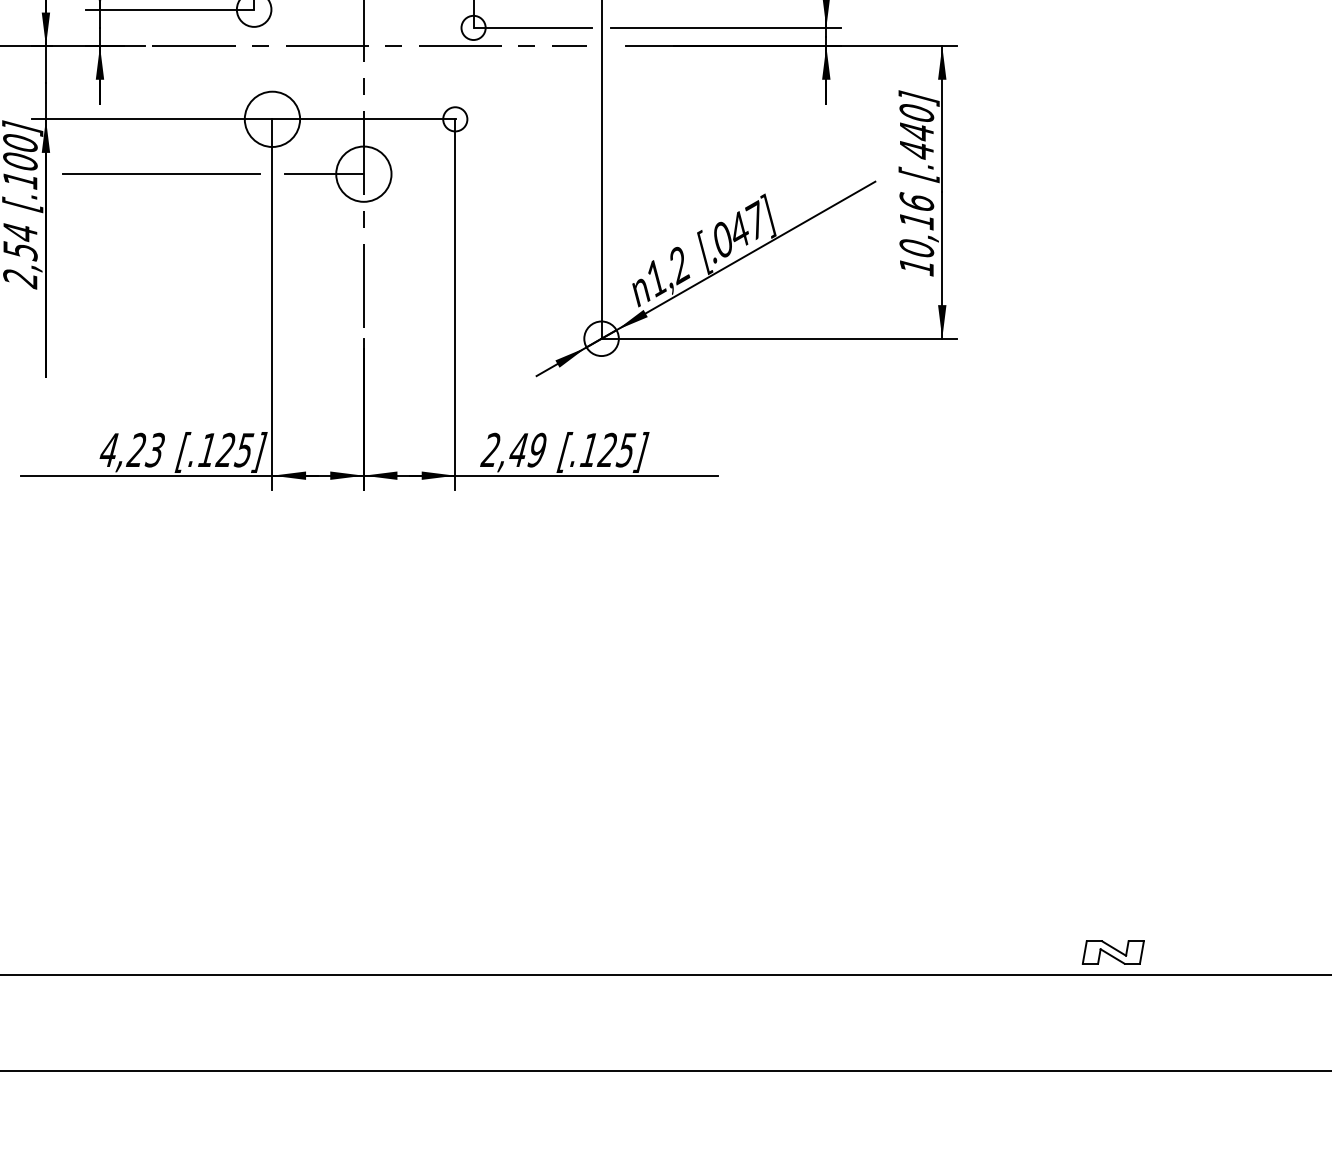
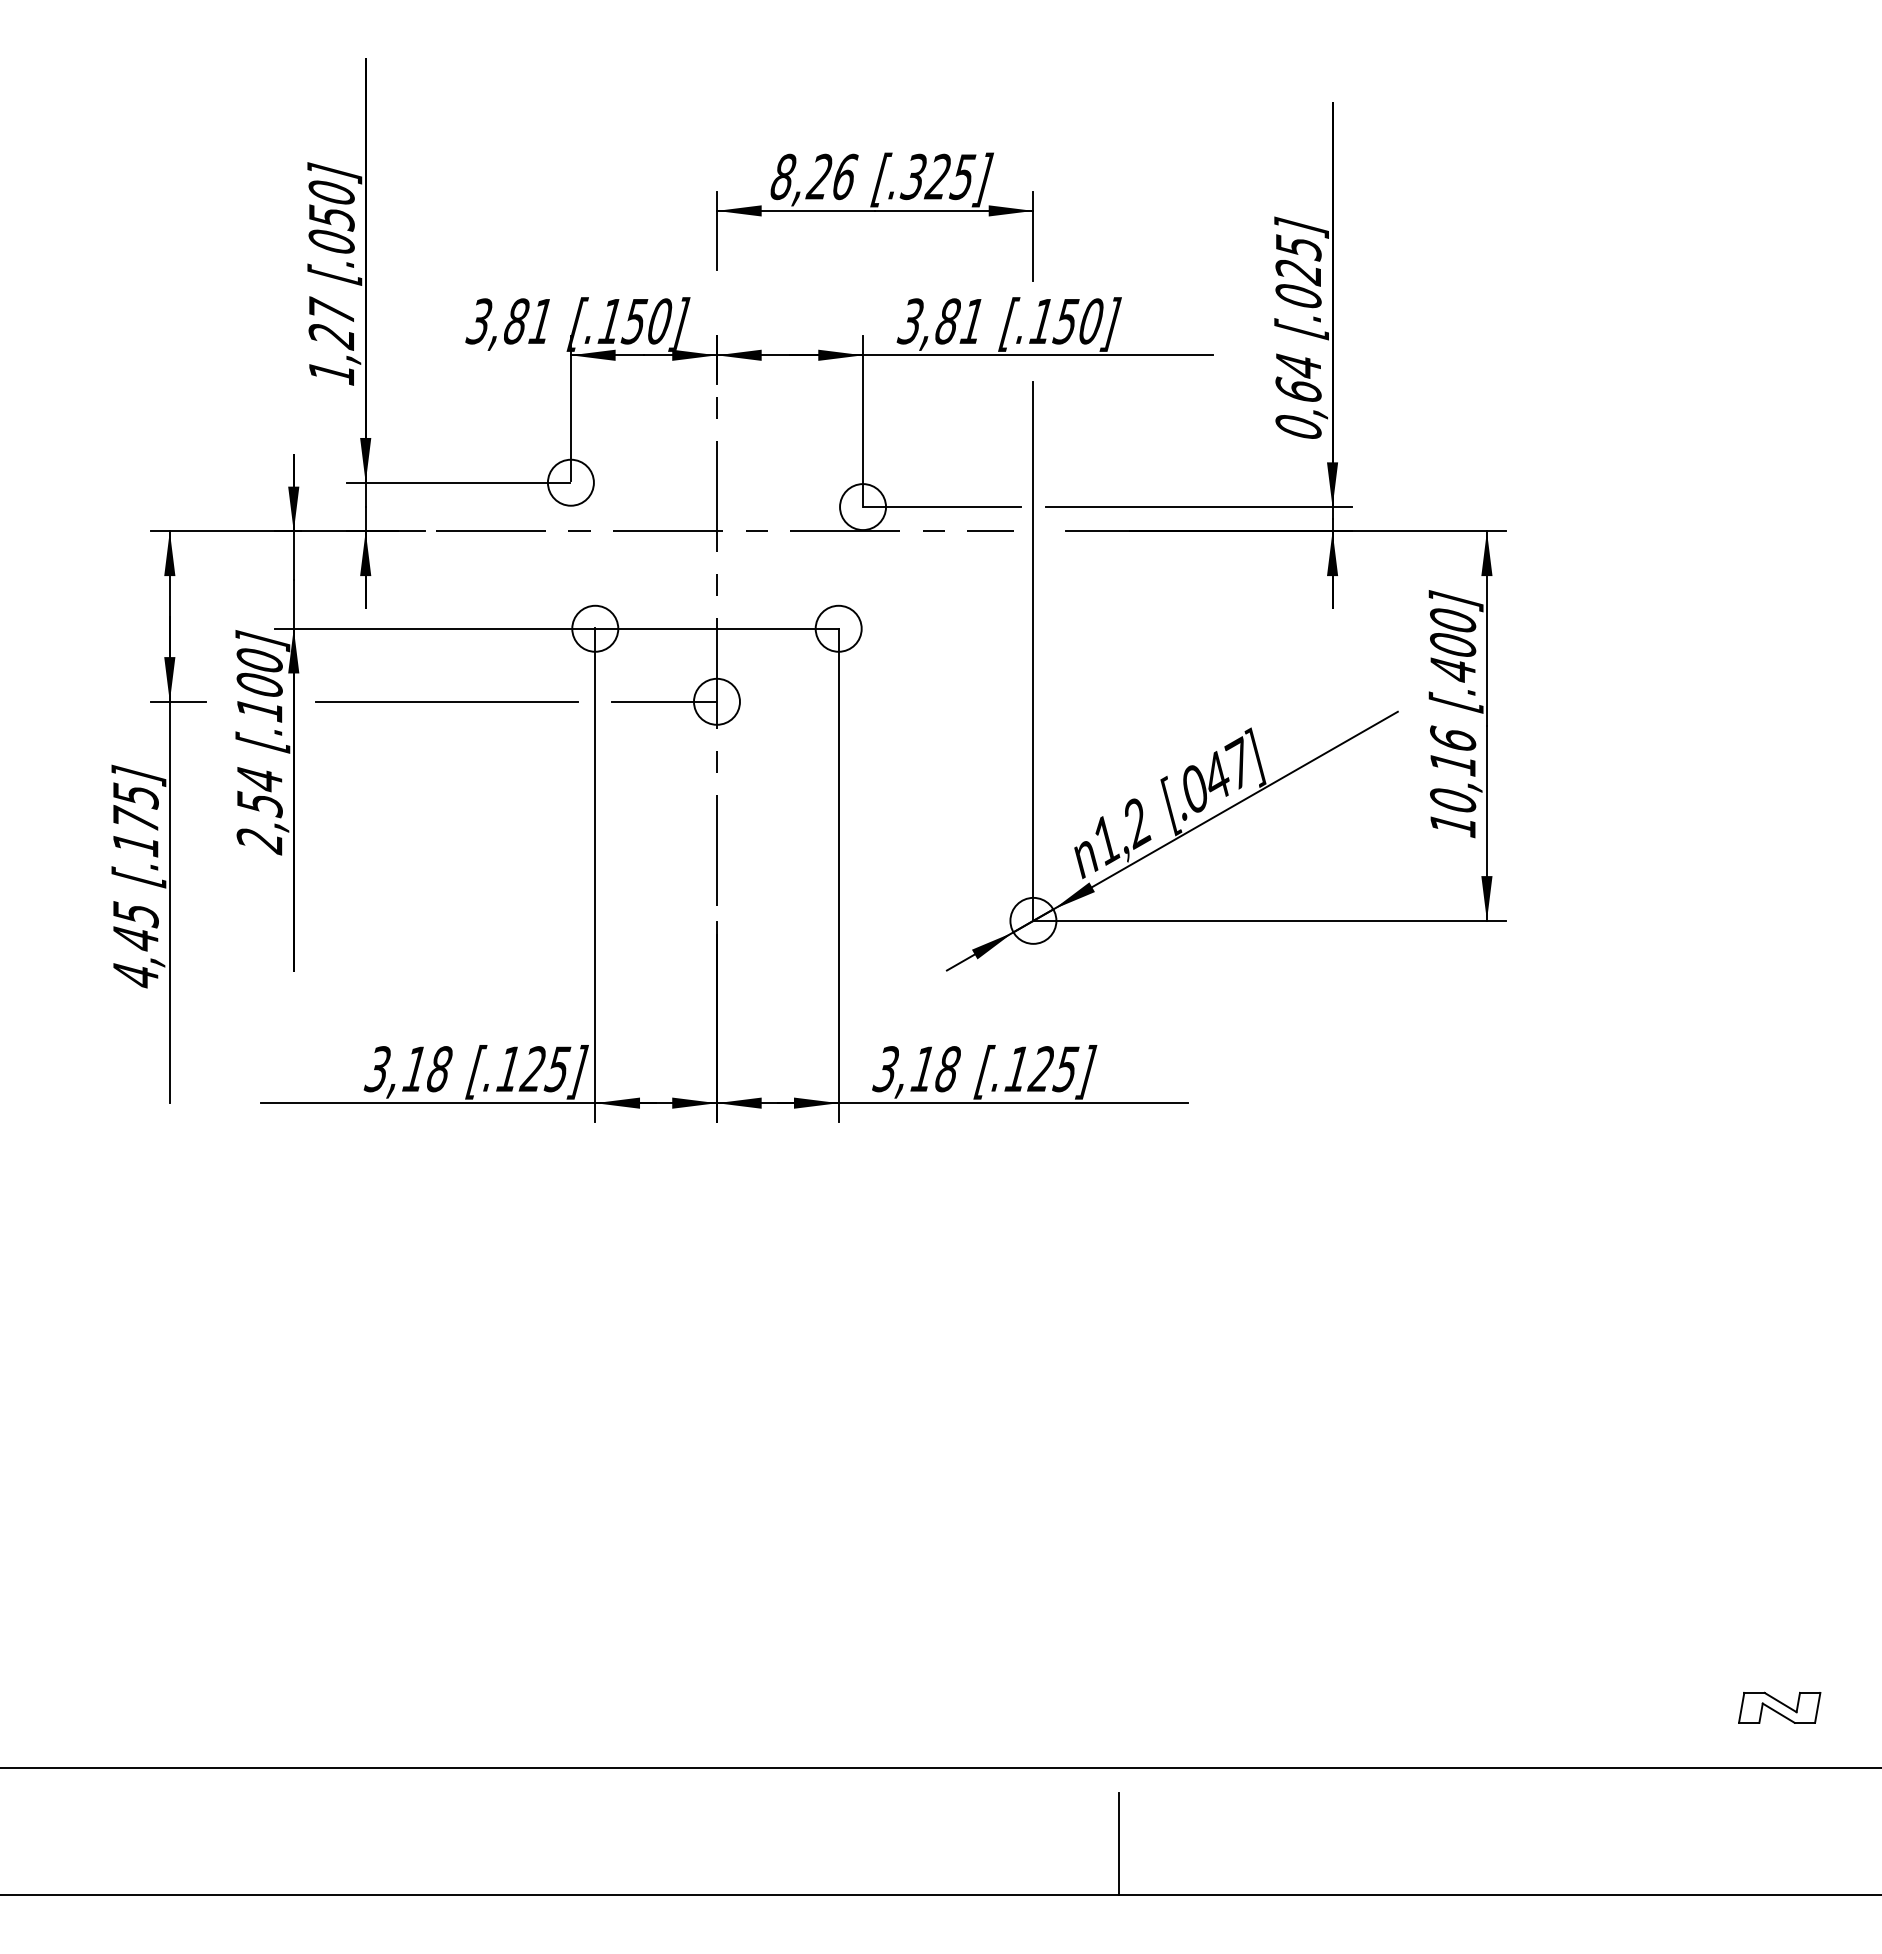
circle: (473, 28) -> (863, 507), size x1.43
circle: (272, 119) -> (595, 628), size x0.62
circle: (455, 119) -> (838, 628), size x1.43
text: (917, 131) -> (1453, 645), [.440] -> [.400]
circle: (363, 173) -> (716, 701), size x0.62
text: (131, 450) -> (407, 1069), 4,23 -> 3,18
text: (513, 450) -> (915, 1069), 2,49 -> 3,18
part: (1113, 952) -> (1779, 1707), moved
line: (666, 1032) -> (1119, 1844), added

